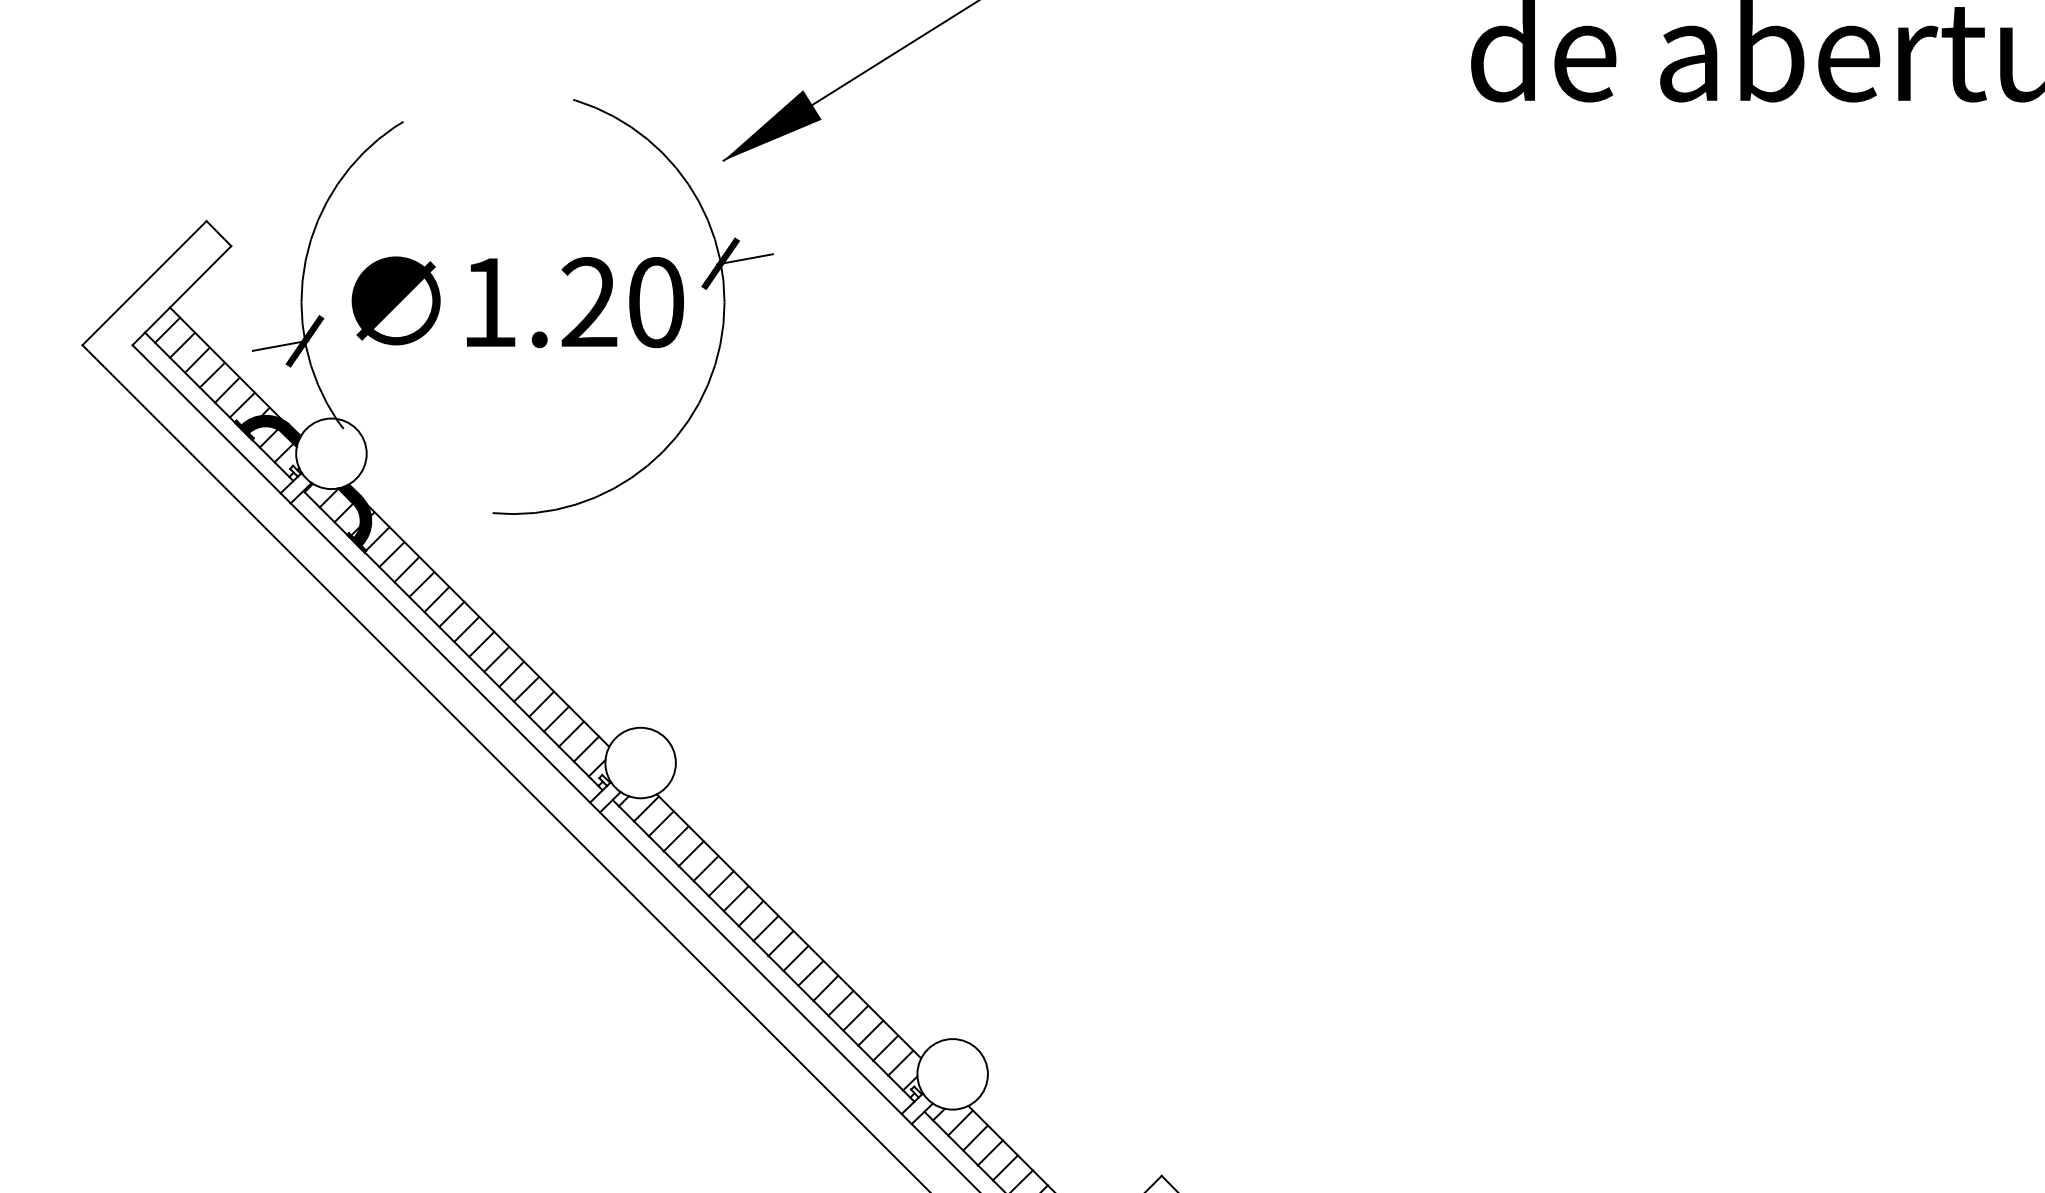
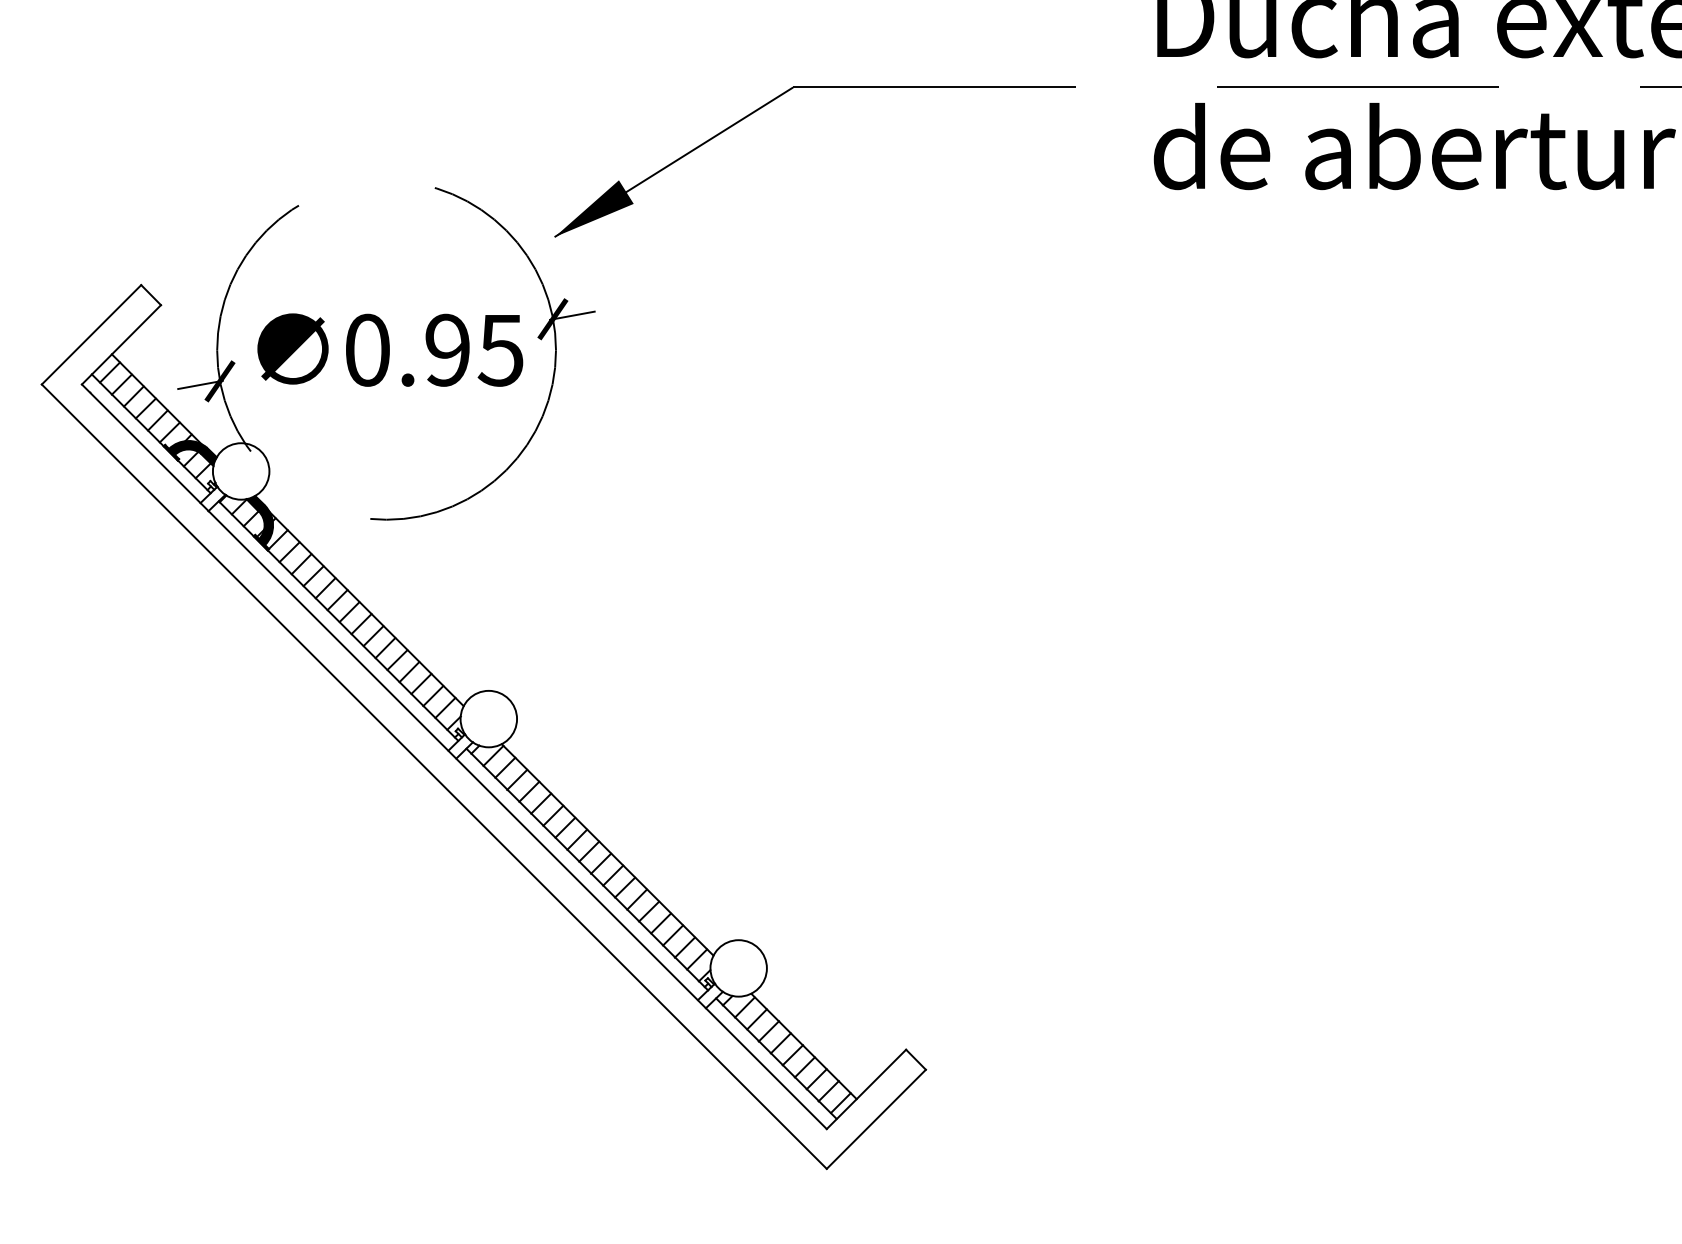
text: (572, 301) -> (434, 349), 1.20 -> 0.95

